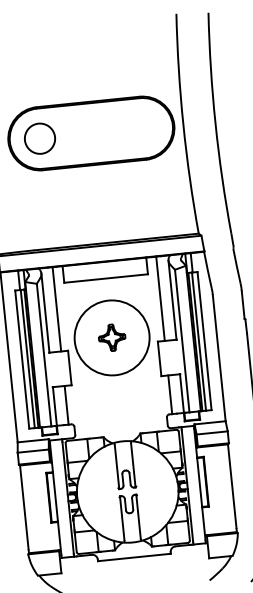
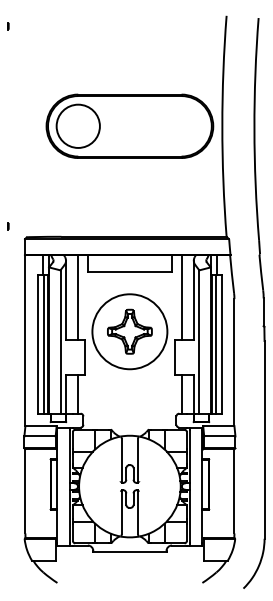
circle: (39, 137) -> (77, 125), size x1.43
part: (111, 337) -> (129, 331), size x1.67

